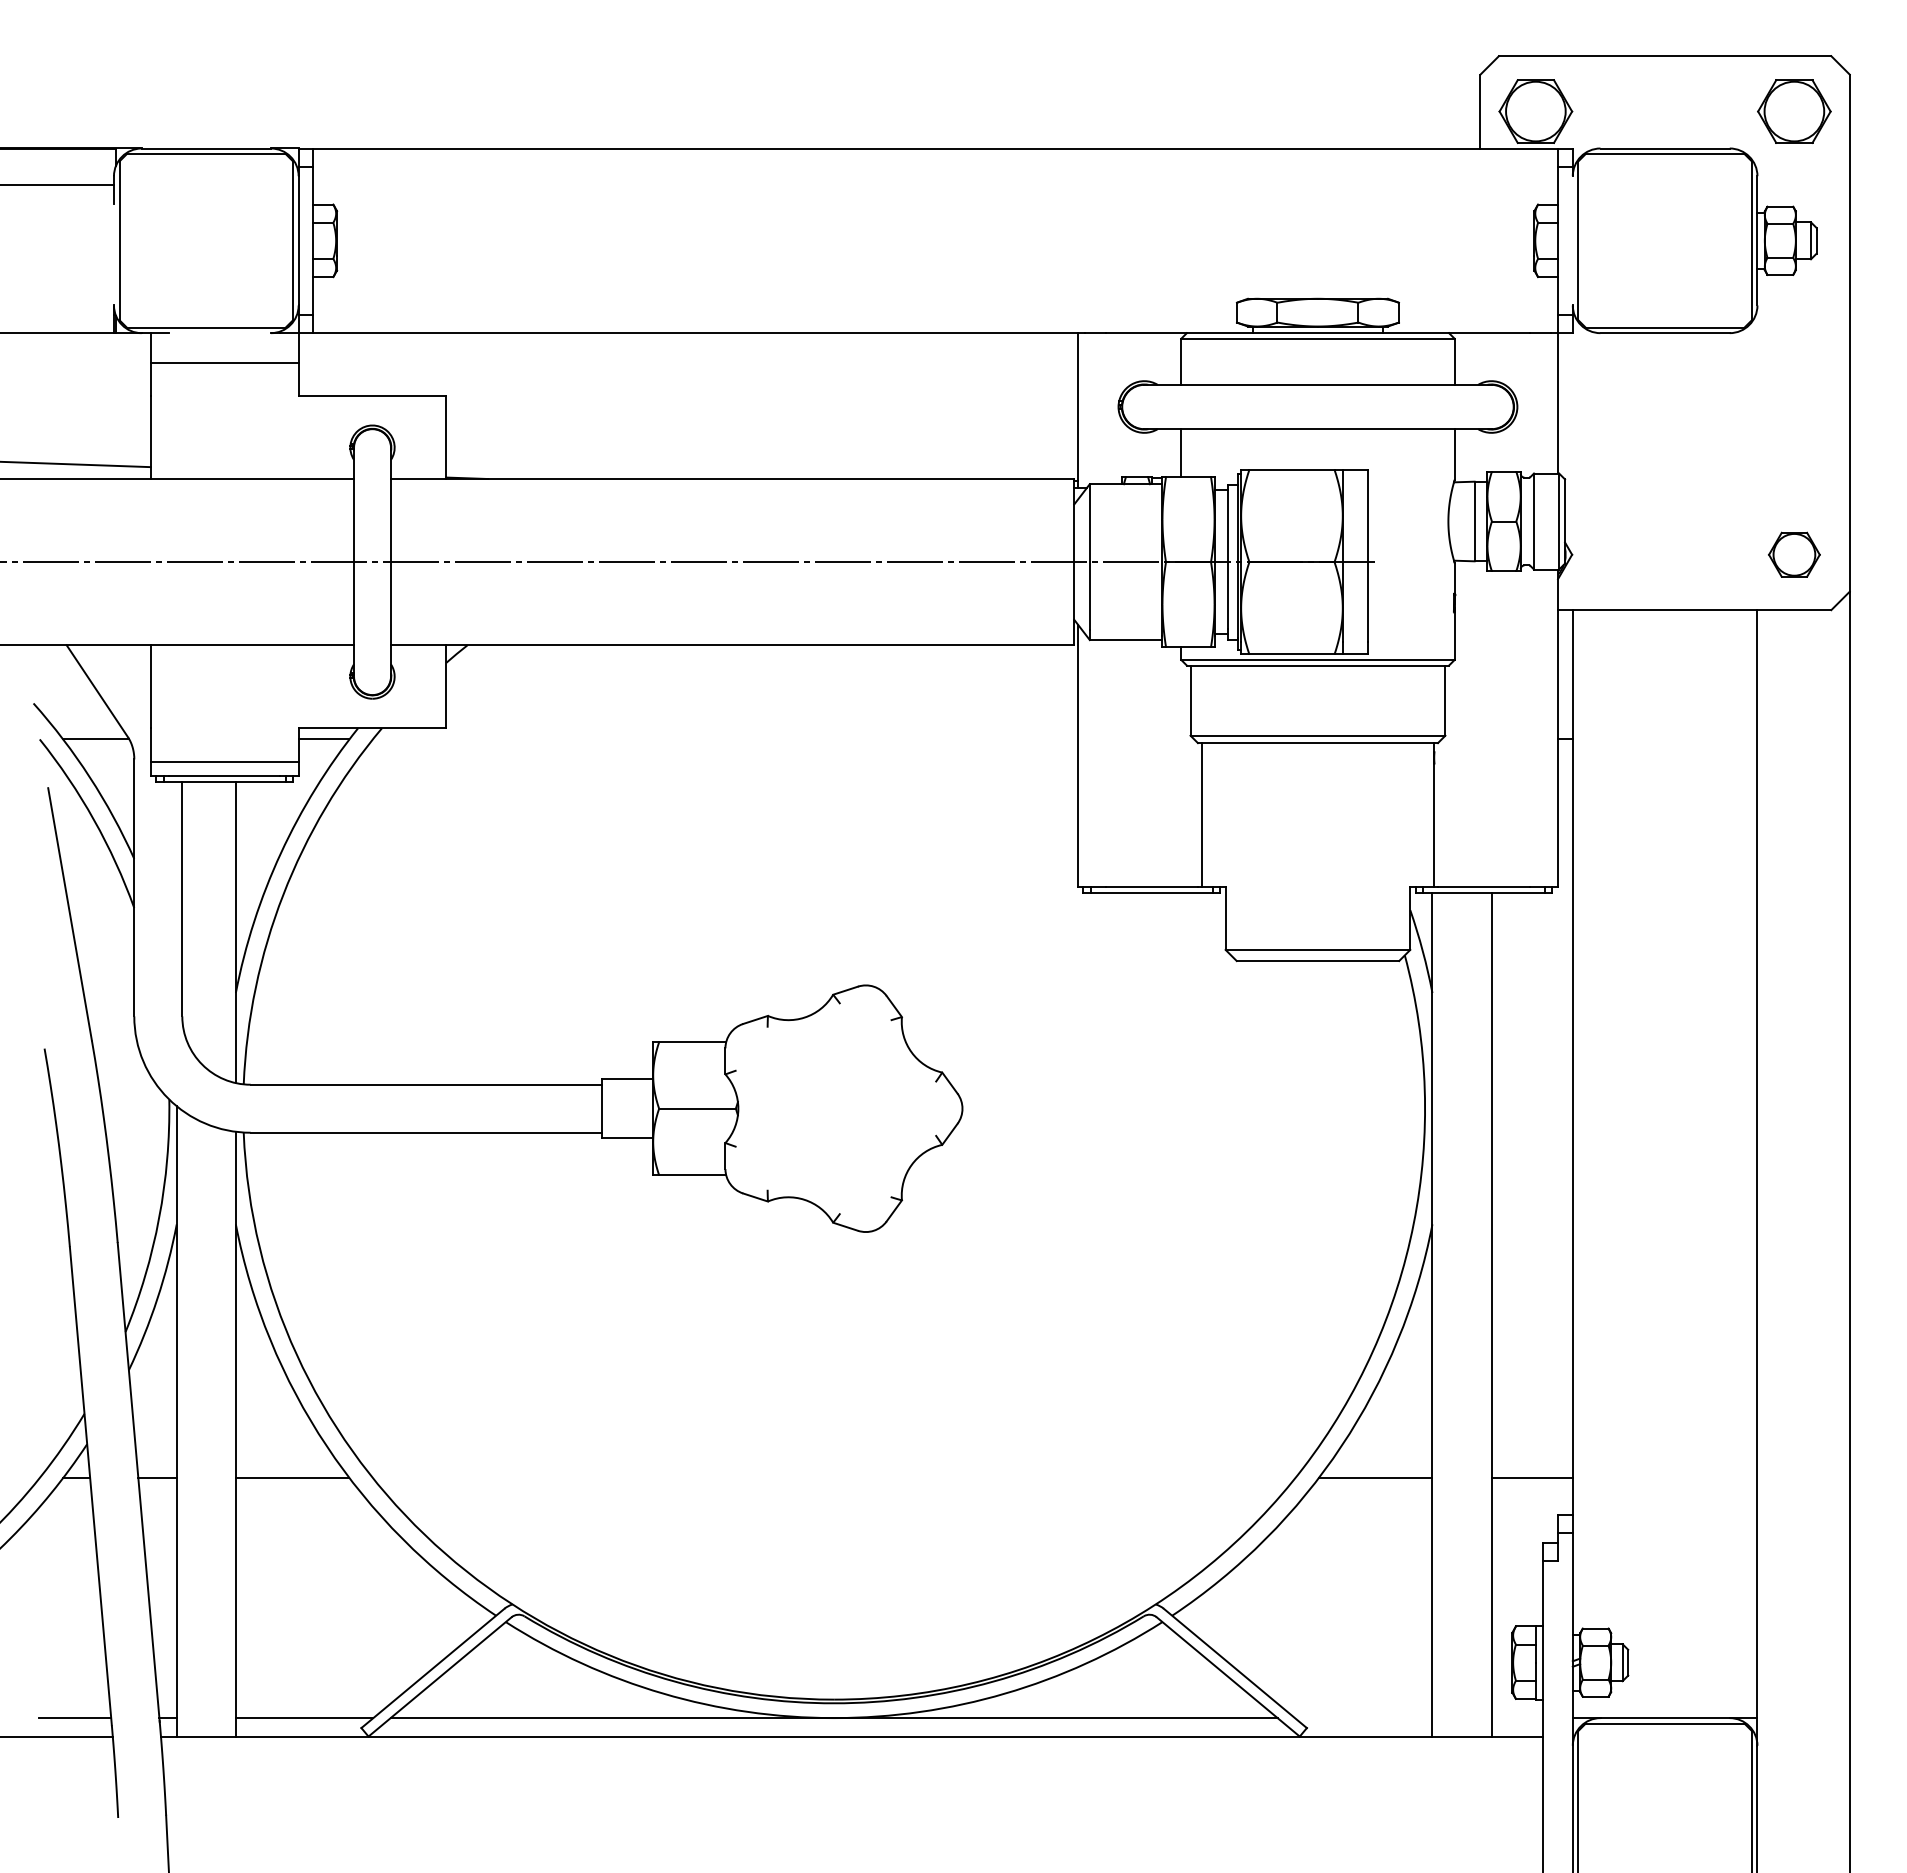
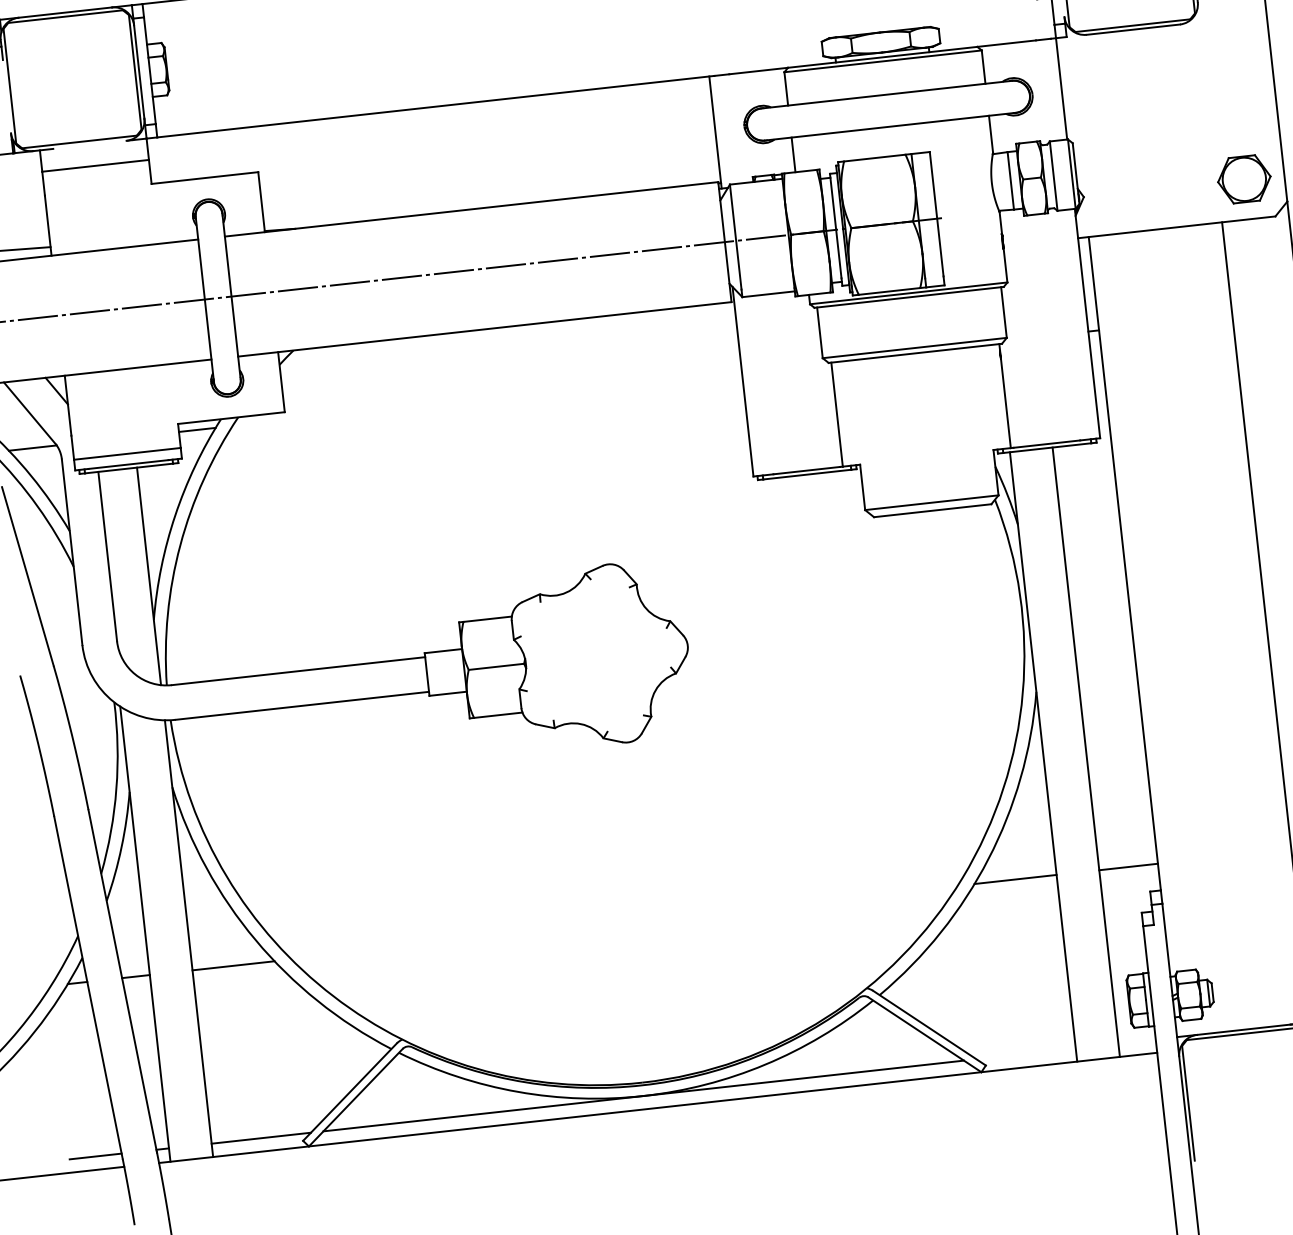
part: (1794, 554) -> (1244, 179), size x1.43
line: (137, 665) -> (56, 391), added

